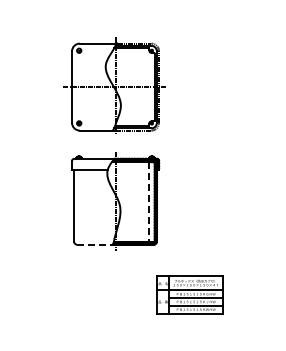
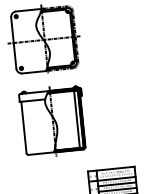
line: (149, 202) -> (77, 119), dashed -> solid
line: (95, 244) -> (41, 153), dashed -> solid

